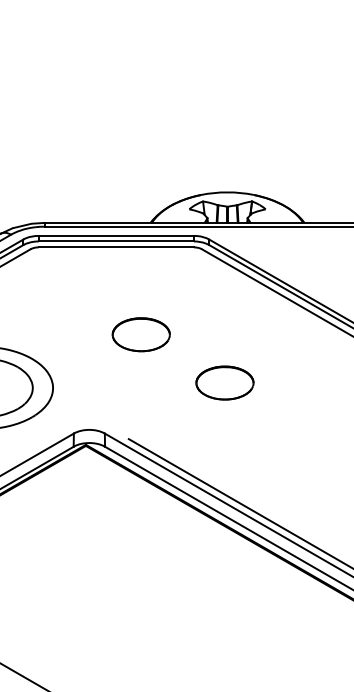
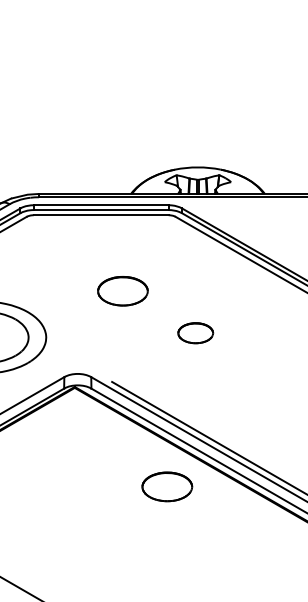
part: (224, 382) -> (195, 332), size x0.7
part: (191, 559) -> (166, 486), added

